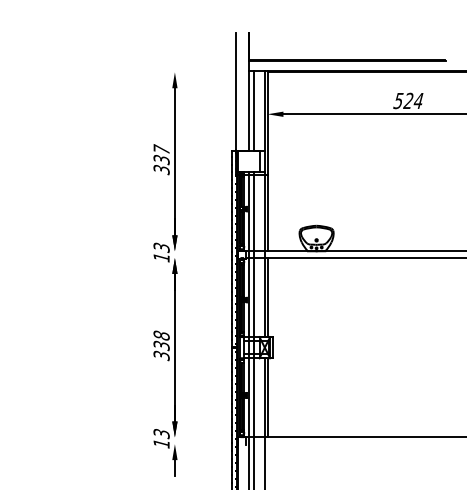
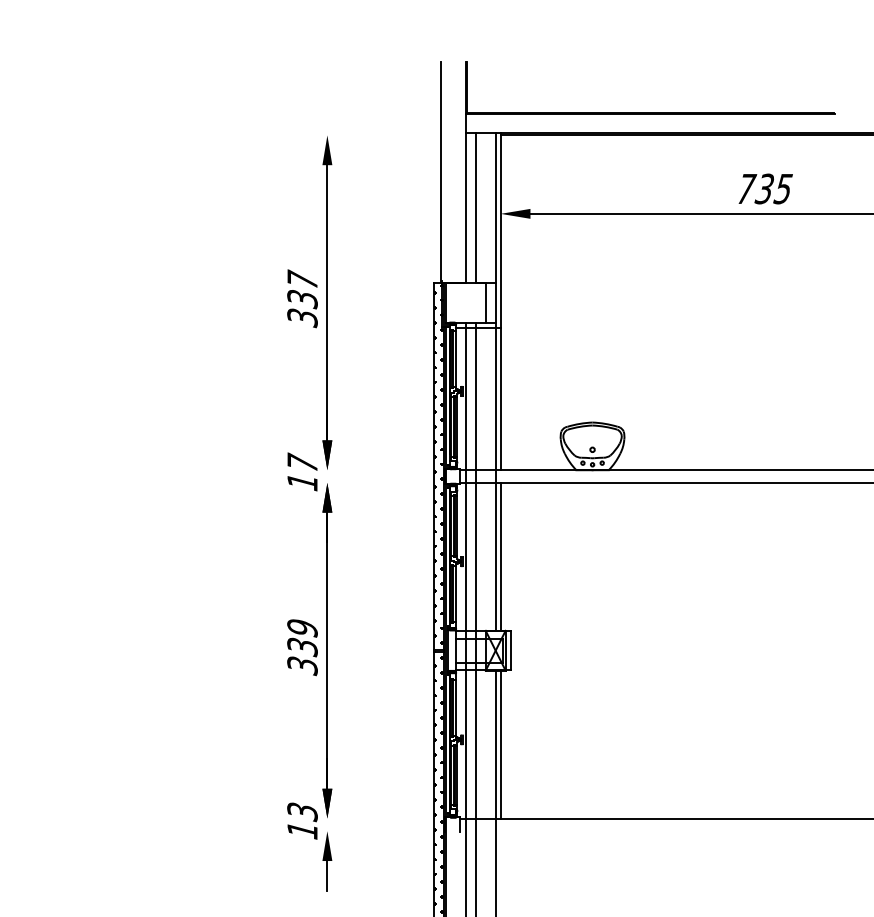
text: (408, 101) -> (764, 189), 524 -> 735
text: (161, 247) -> (302, 463), 13 -> 17
text: (161, 335) -> (302, 627), 338 -> 339

